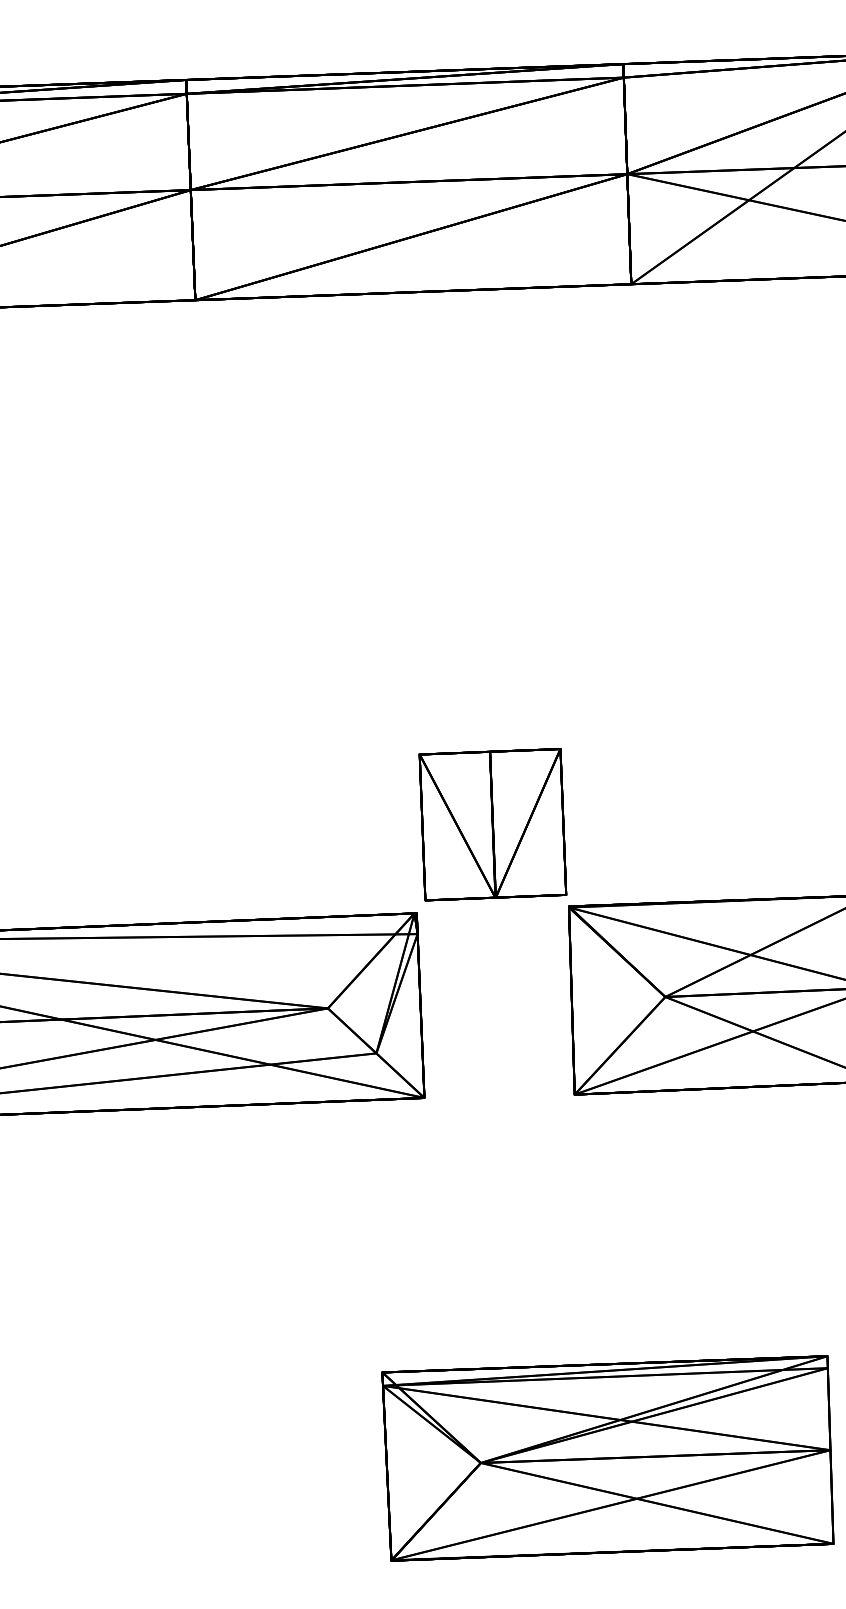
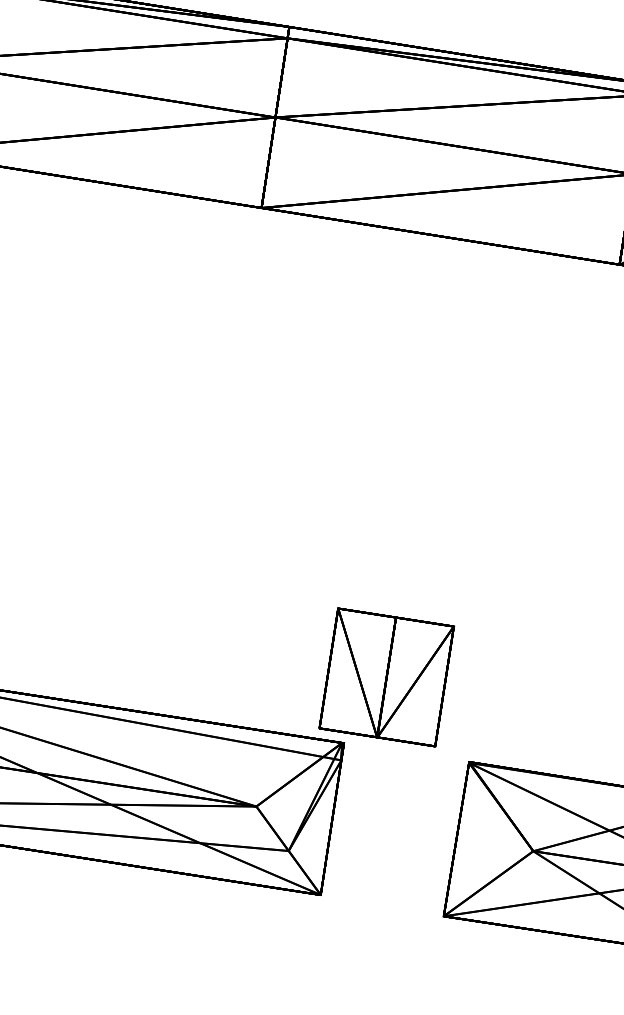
part: (492, 824) -> (386, 677), moved

